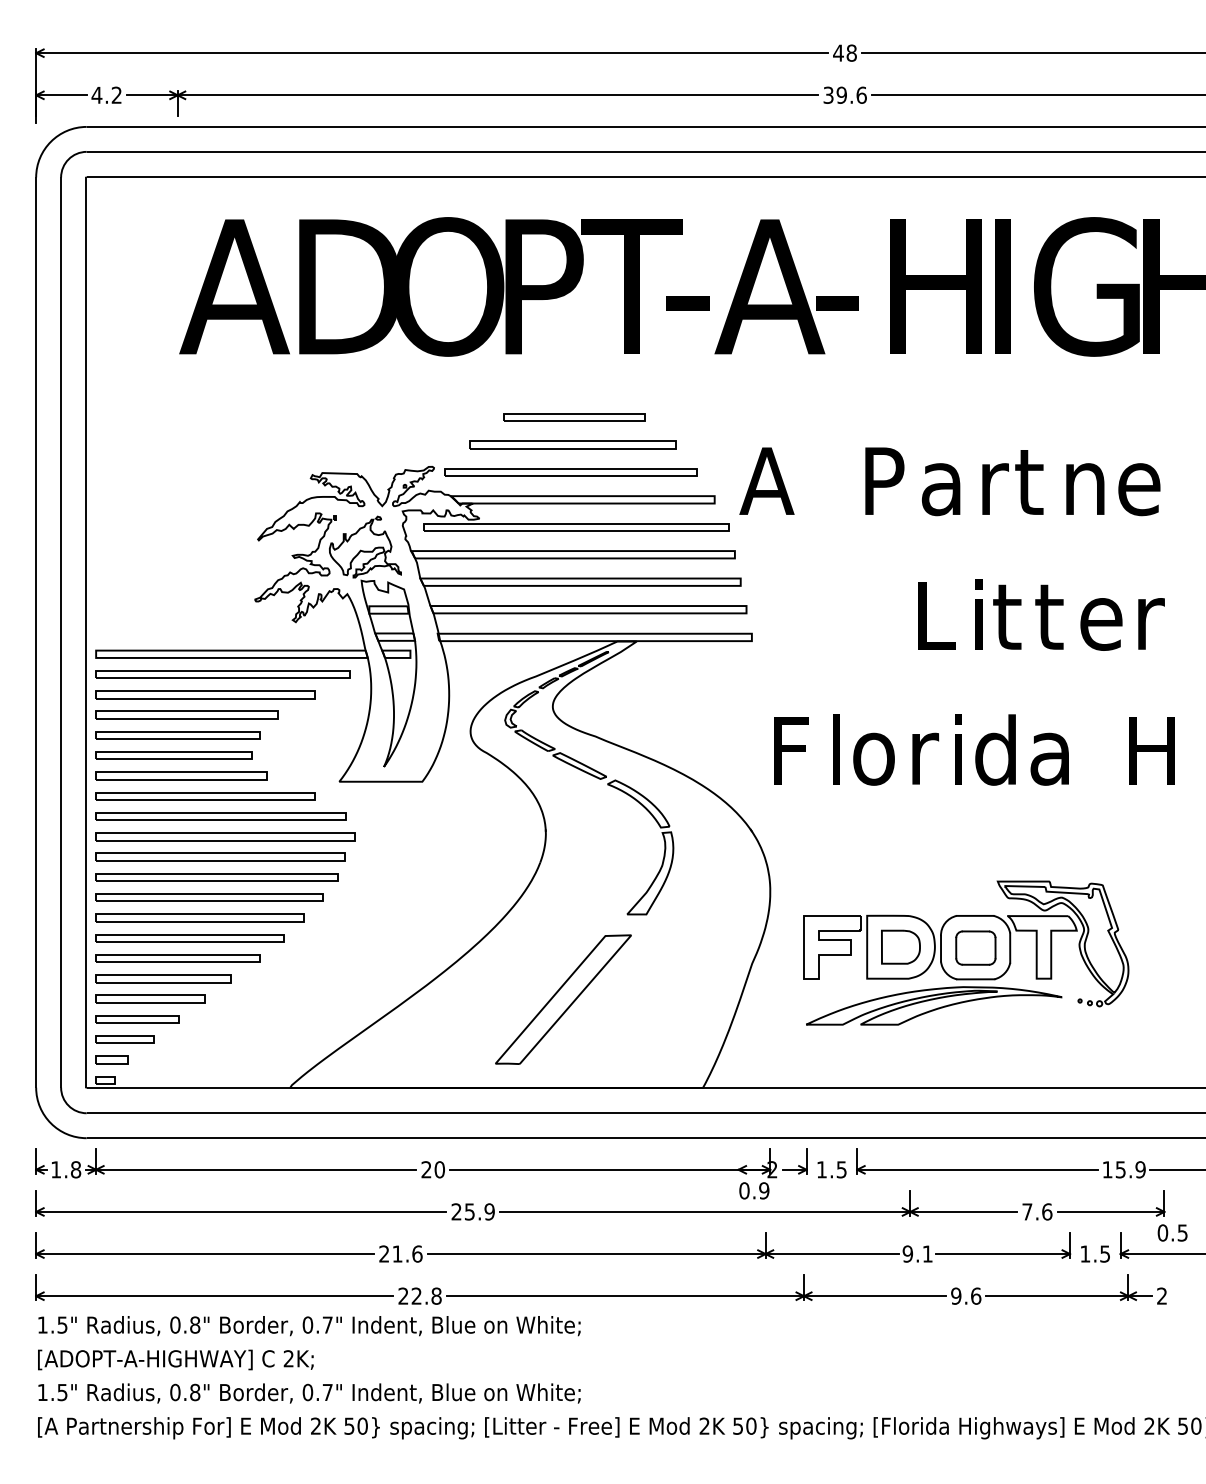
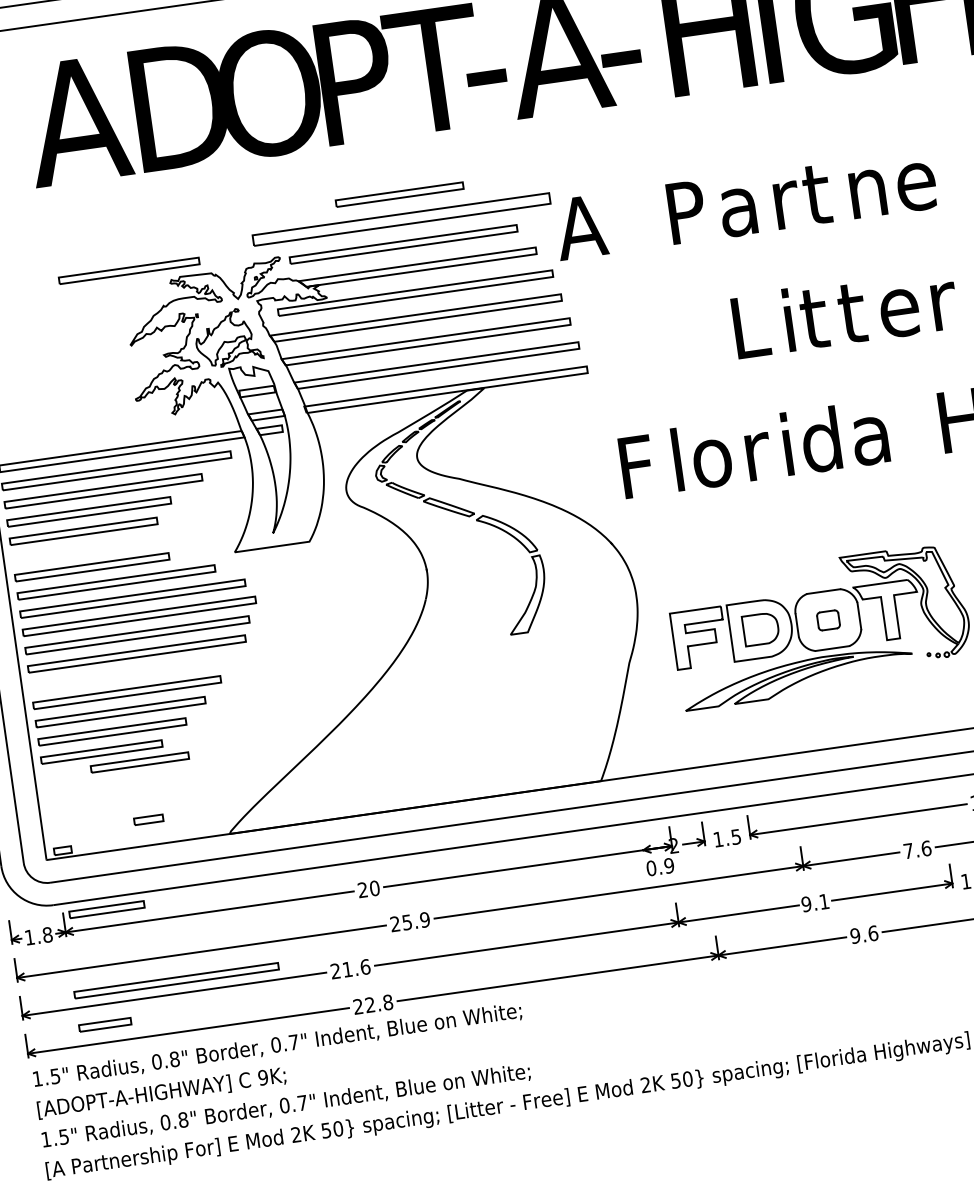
part: (572, 444) -> (401, 219), size x1.6
part: (173, 755) -> (128, 270), moved
part: (209, 897) -> (176, 980), moved
part: (975, 947) -> (828, 619), size x0.6
part: (150, 998) -> (140, 761), moved
part: (563, 999) -> (464, 719), removed
part: (137, 1019) -> (106, 909), moved
part: (124, 1039) -> (104, 1024), moved
part: (111, 1059) -> (148, 819), moved
text: (288, 1358) -> (262, 1077), 2K; -> 9K;

